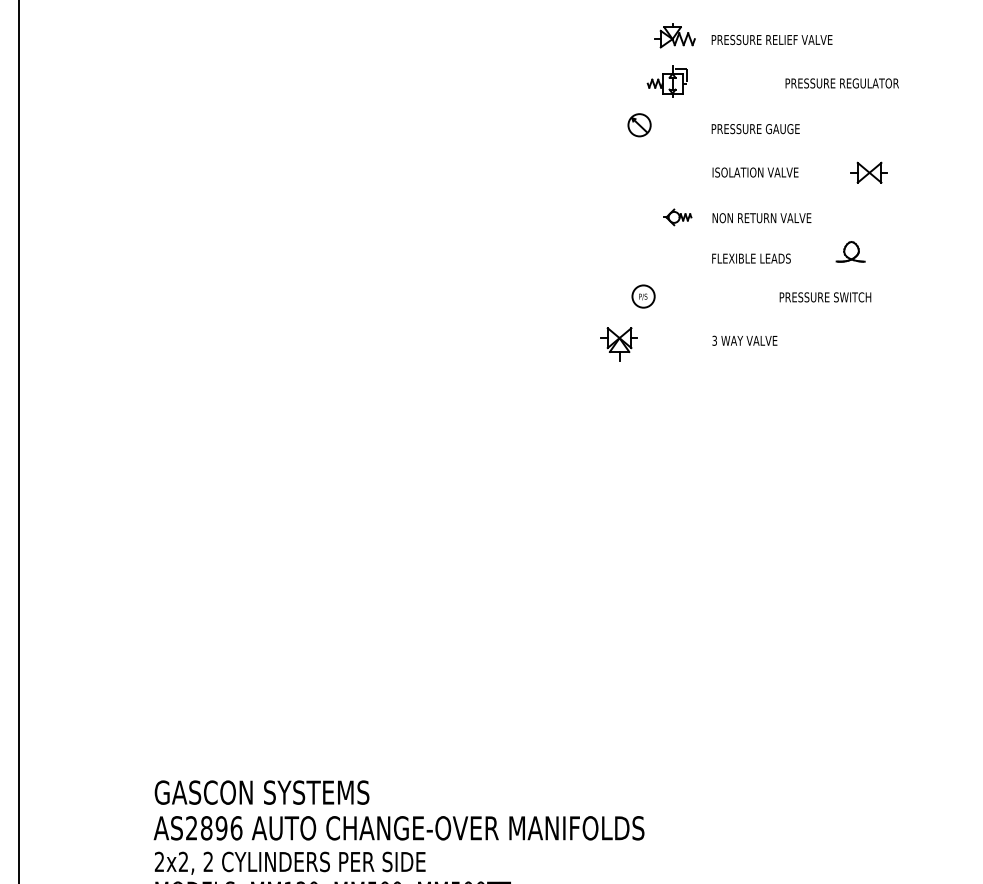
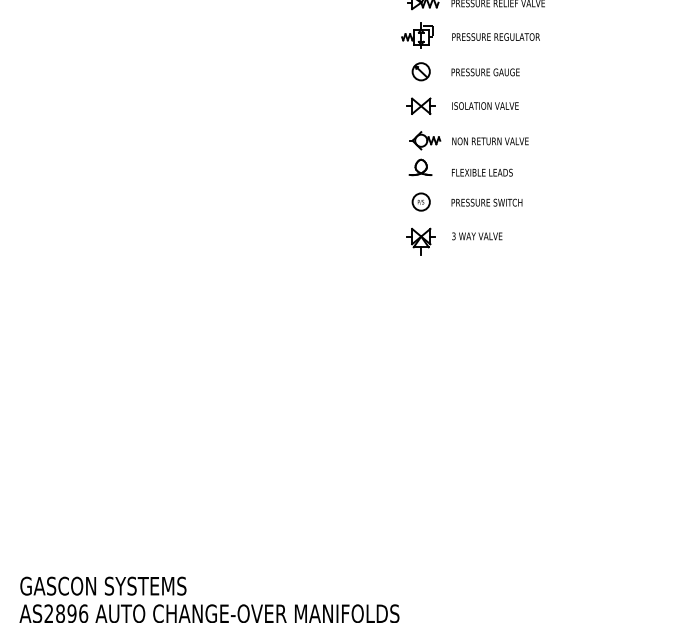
text: (841, 83) -> (495, 37), moved
part: (639, 125) -> (421, 71), moved
part: (868, 172) -> (420, 106), moved
part: (677, 217) -> (425, 140), size x1.43
part: (850, 251) -> (420, 167), moved
part: (643, 296) -> (421, 202), moved
text: (825, 297) -> (487, 202), moved
part: (618, 344) -> (420, 241), moved

